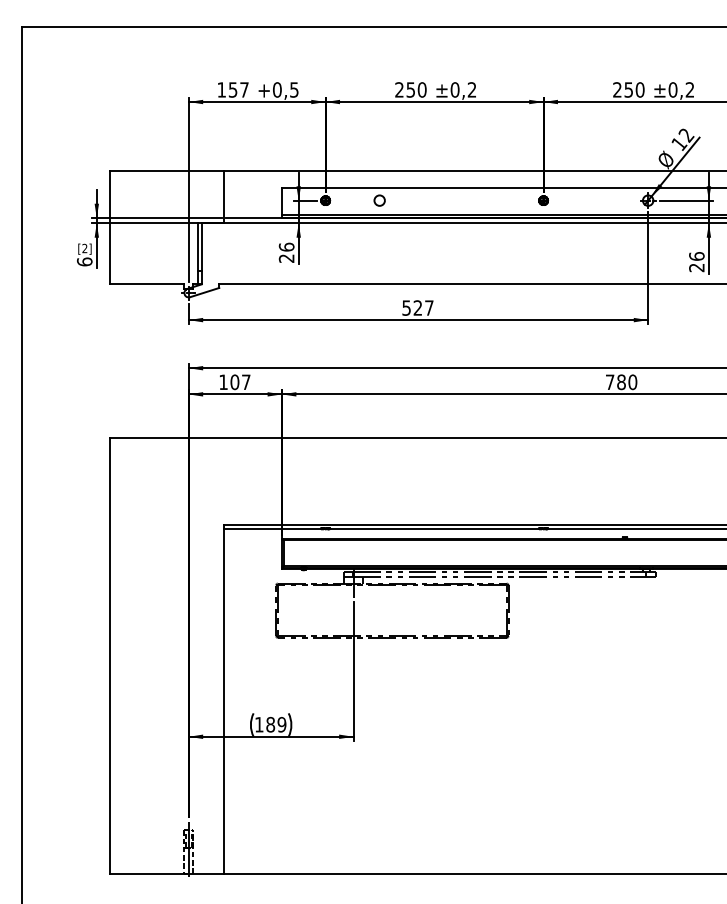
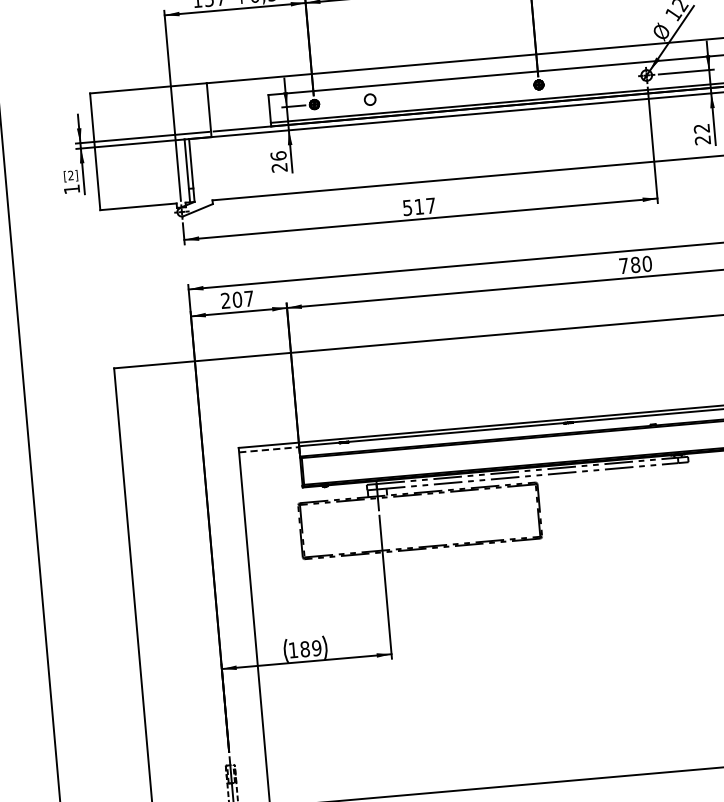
text: (696, 256) -> (701, 128), 26 -> 22
text: (84, 261) -> (71, 188), 6 -> 1
text: (417, 307) -> (418, 206), 527 -> 517
text: (223, 381) -> (225, 300), 107 -> 207
line: (253, 529) -> (269, 449), solid -> dashed

